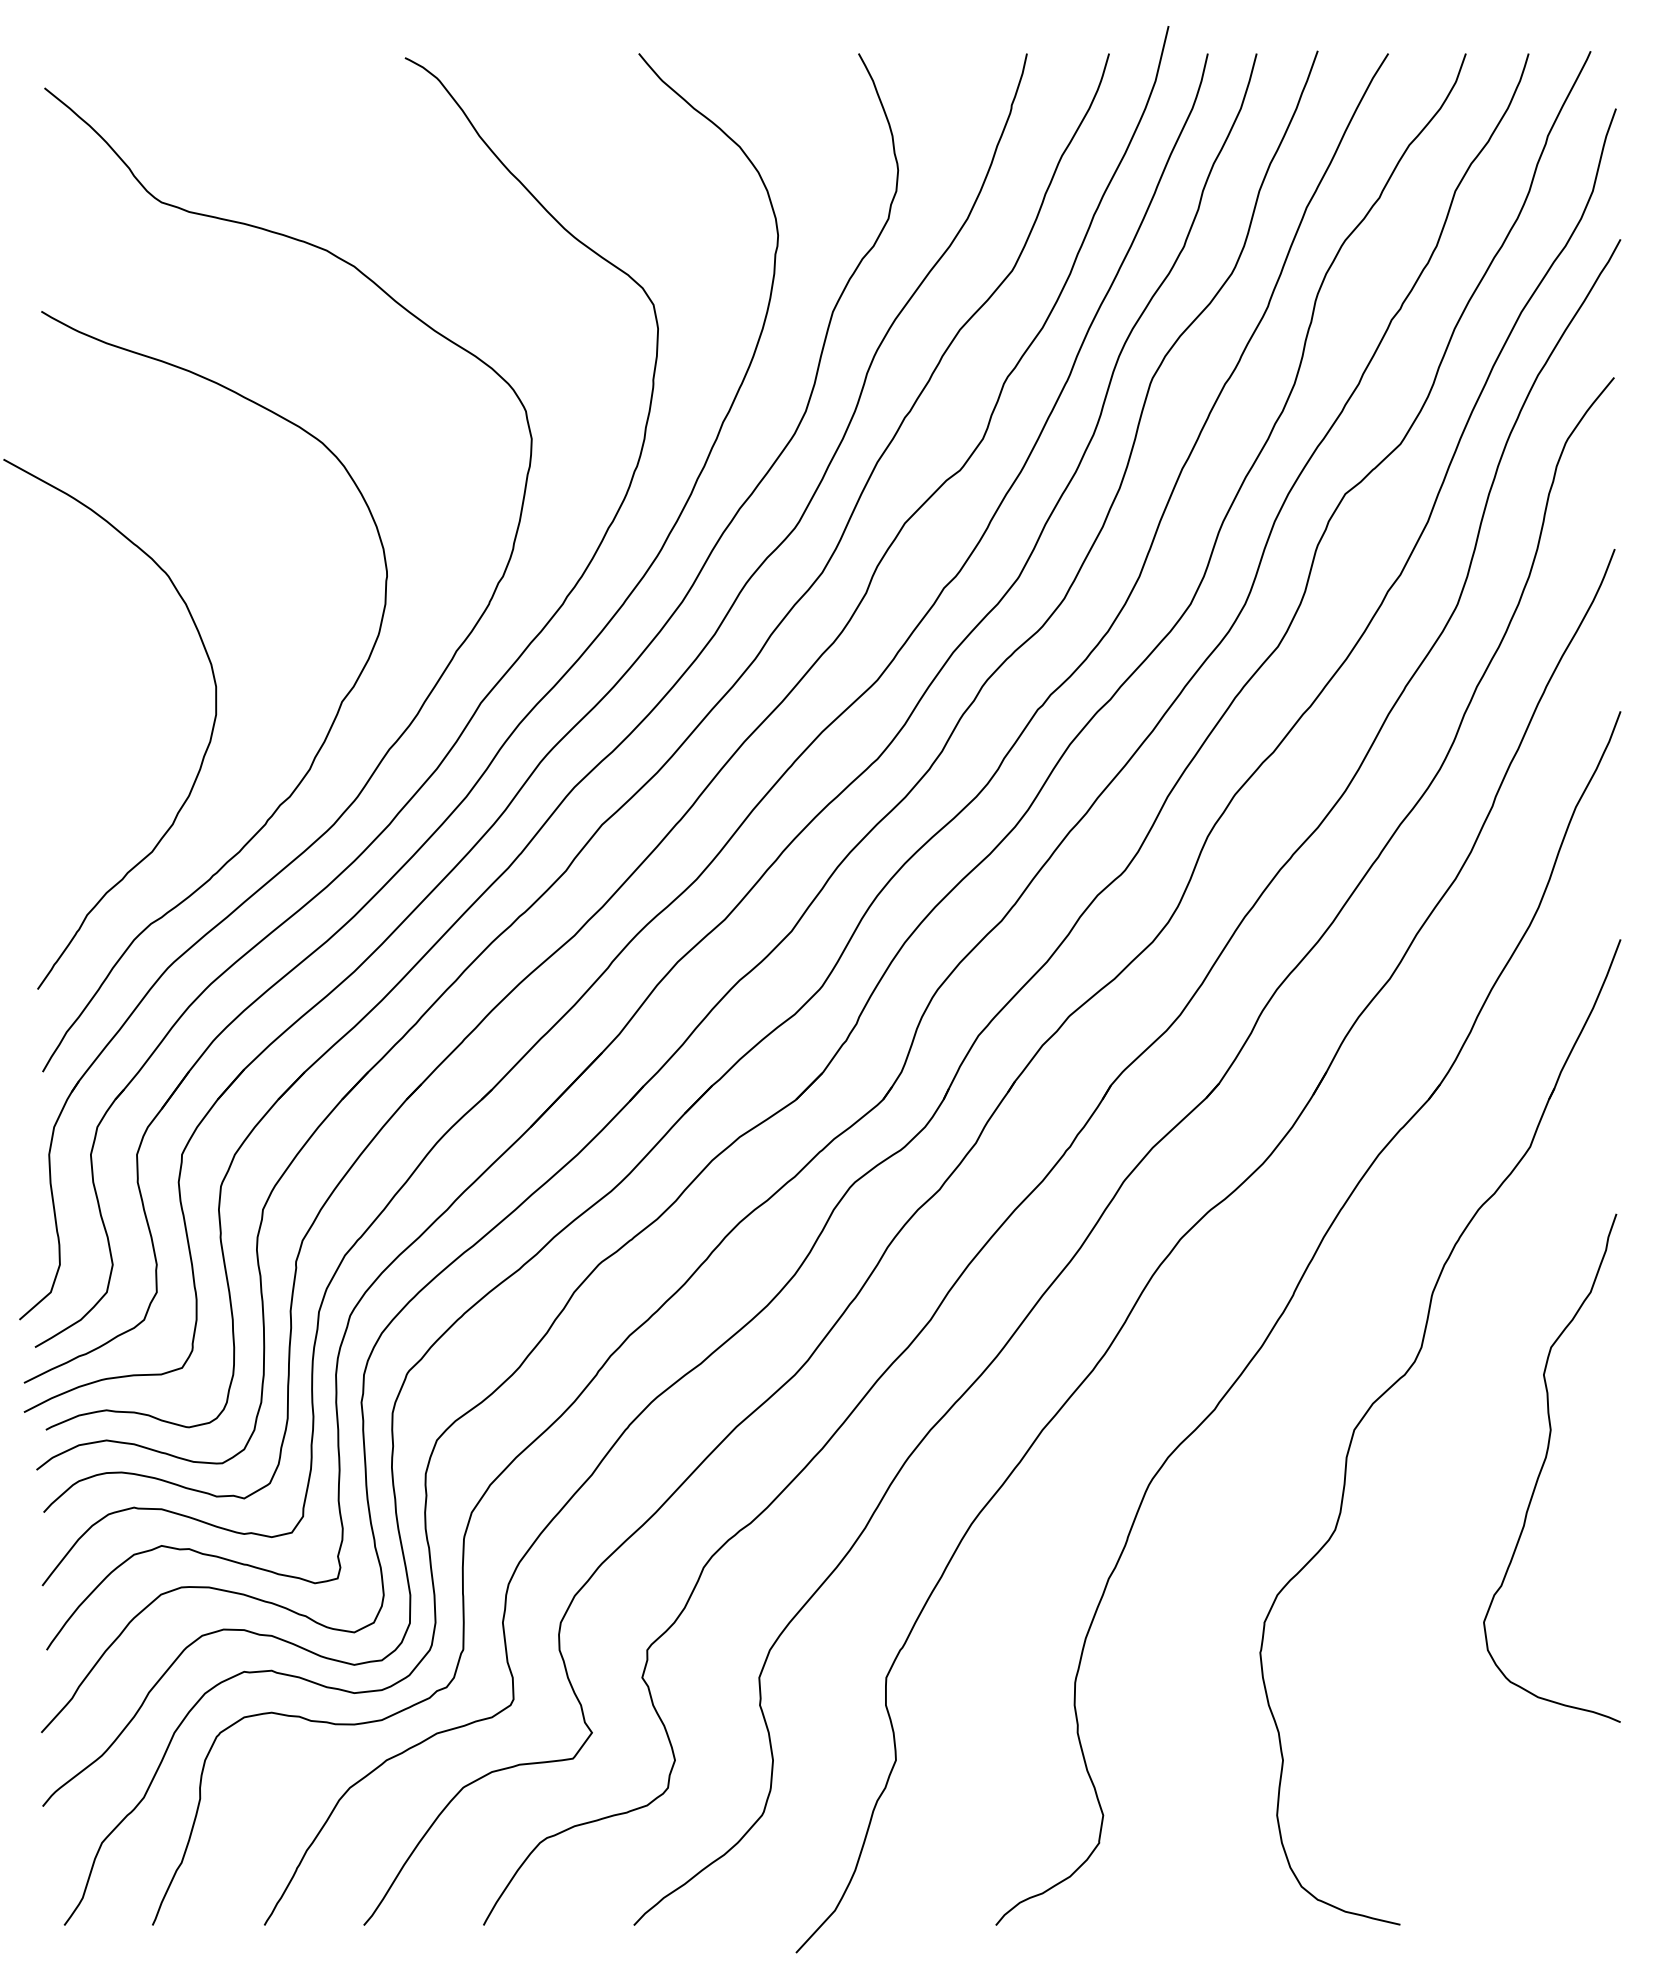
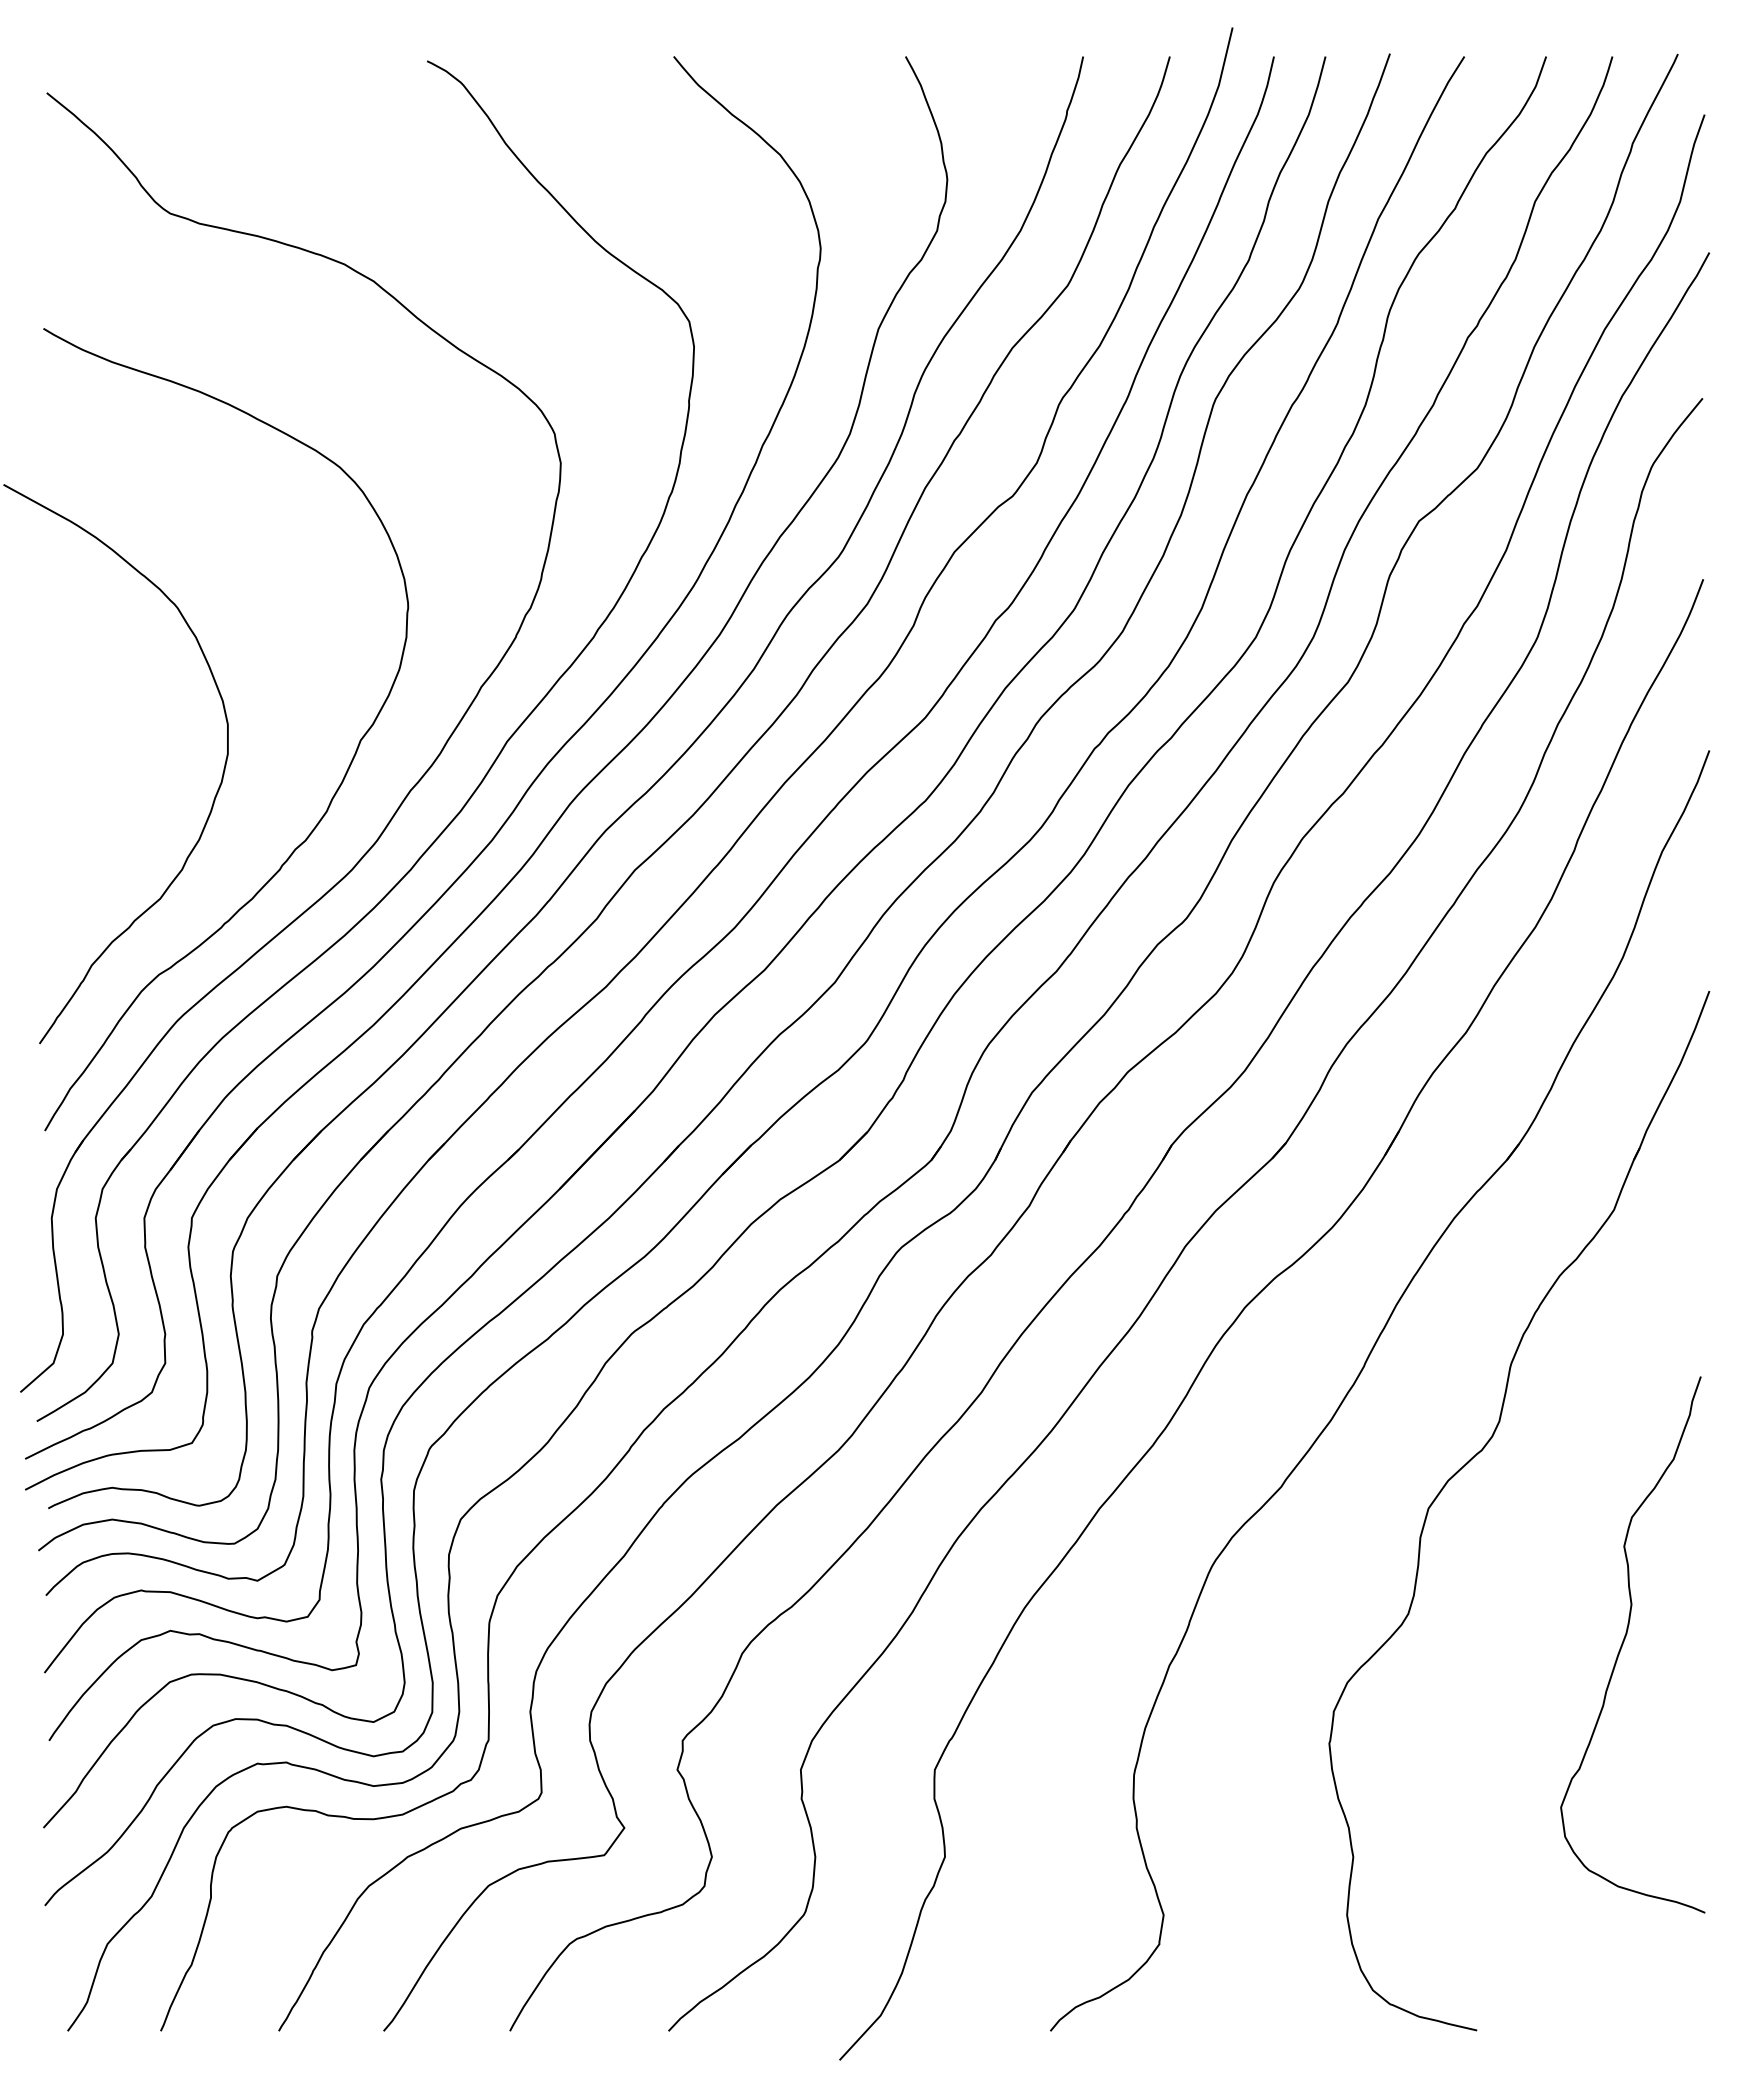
curve: (1544, 1464) -> (1624, 1640), moved

